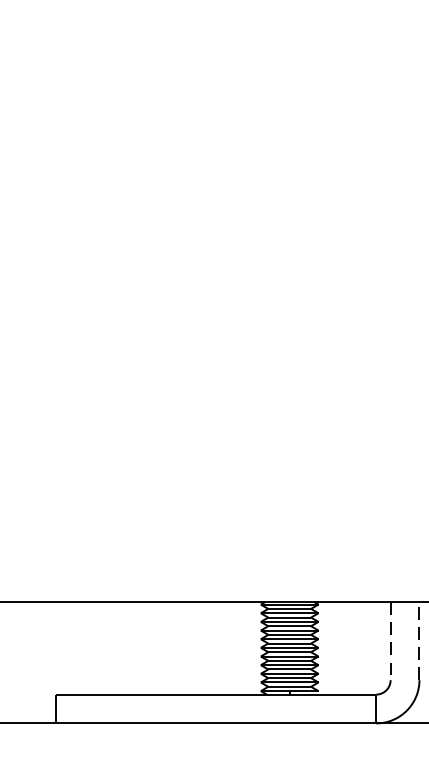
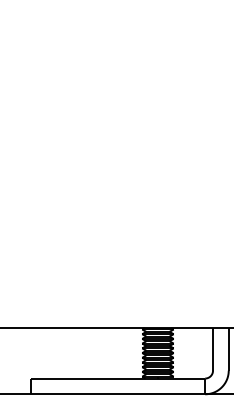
line: (419, 639) -> (228, 348), dashed -> solid
line: (391, 641) -> (213, 349), dashed -> solid

